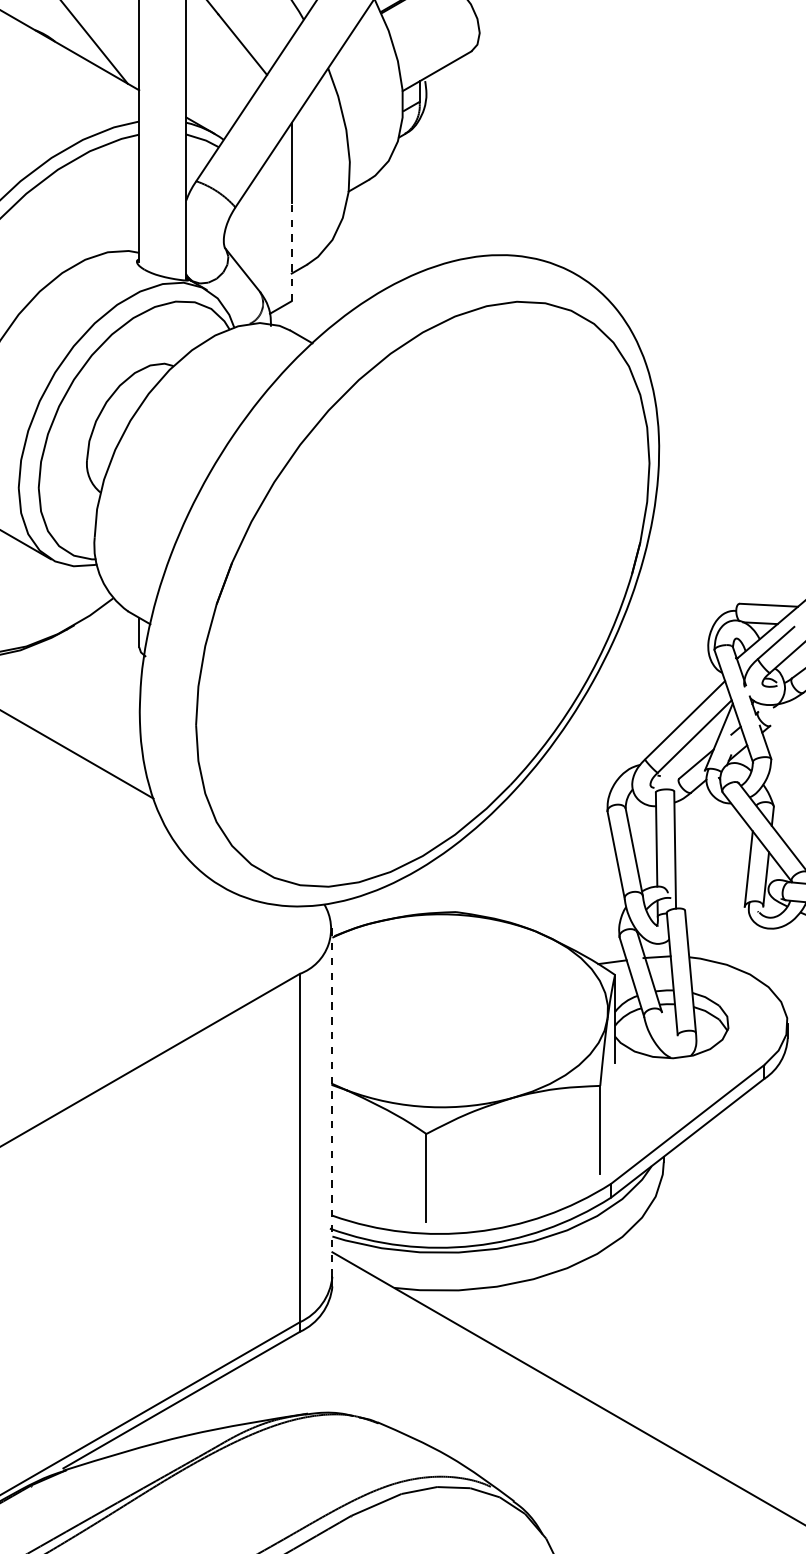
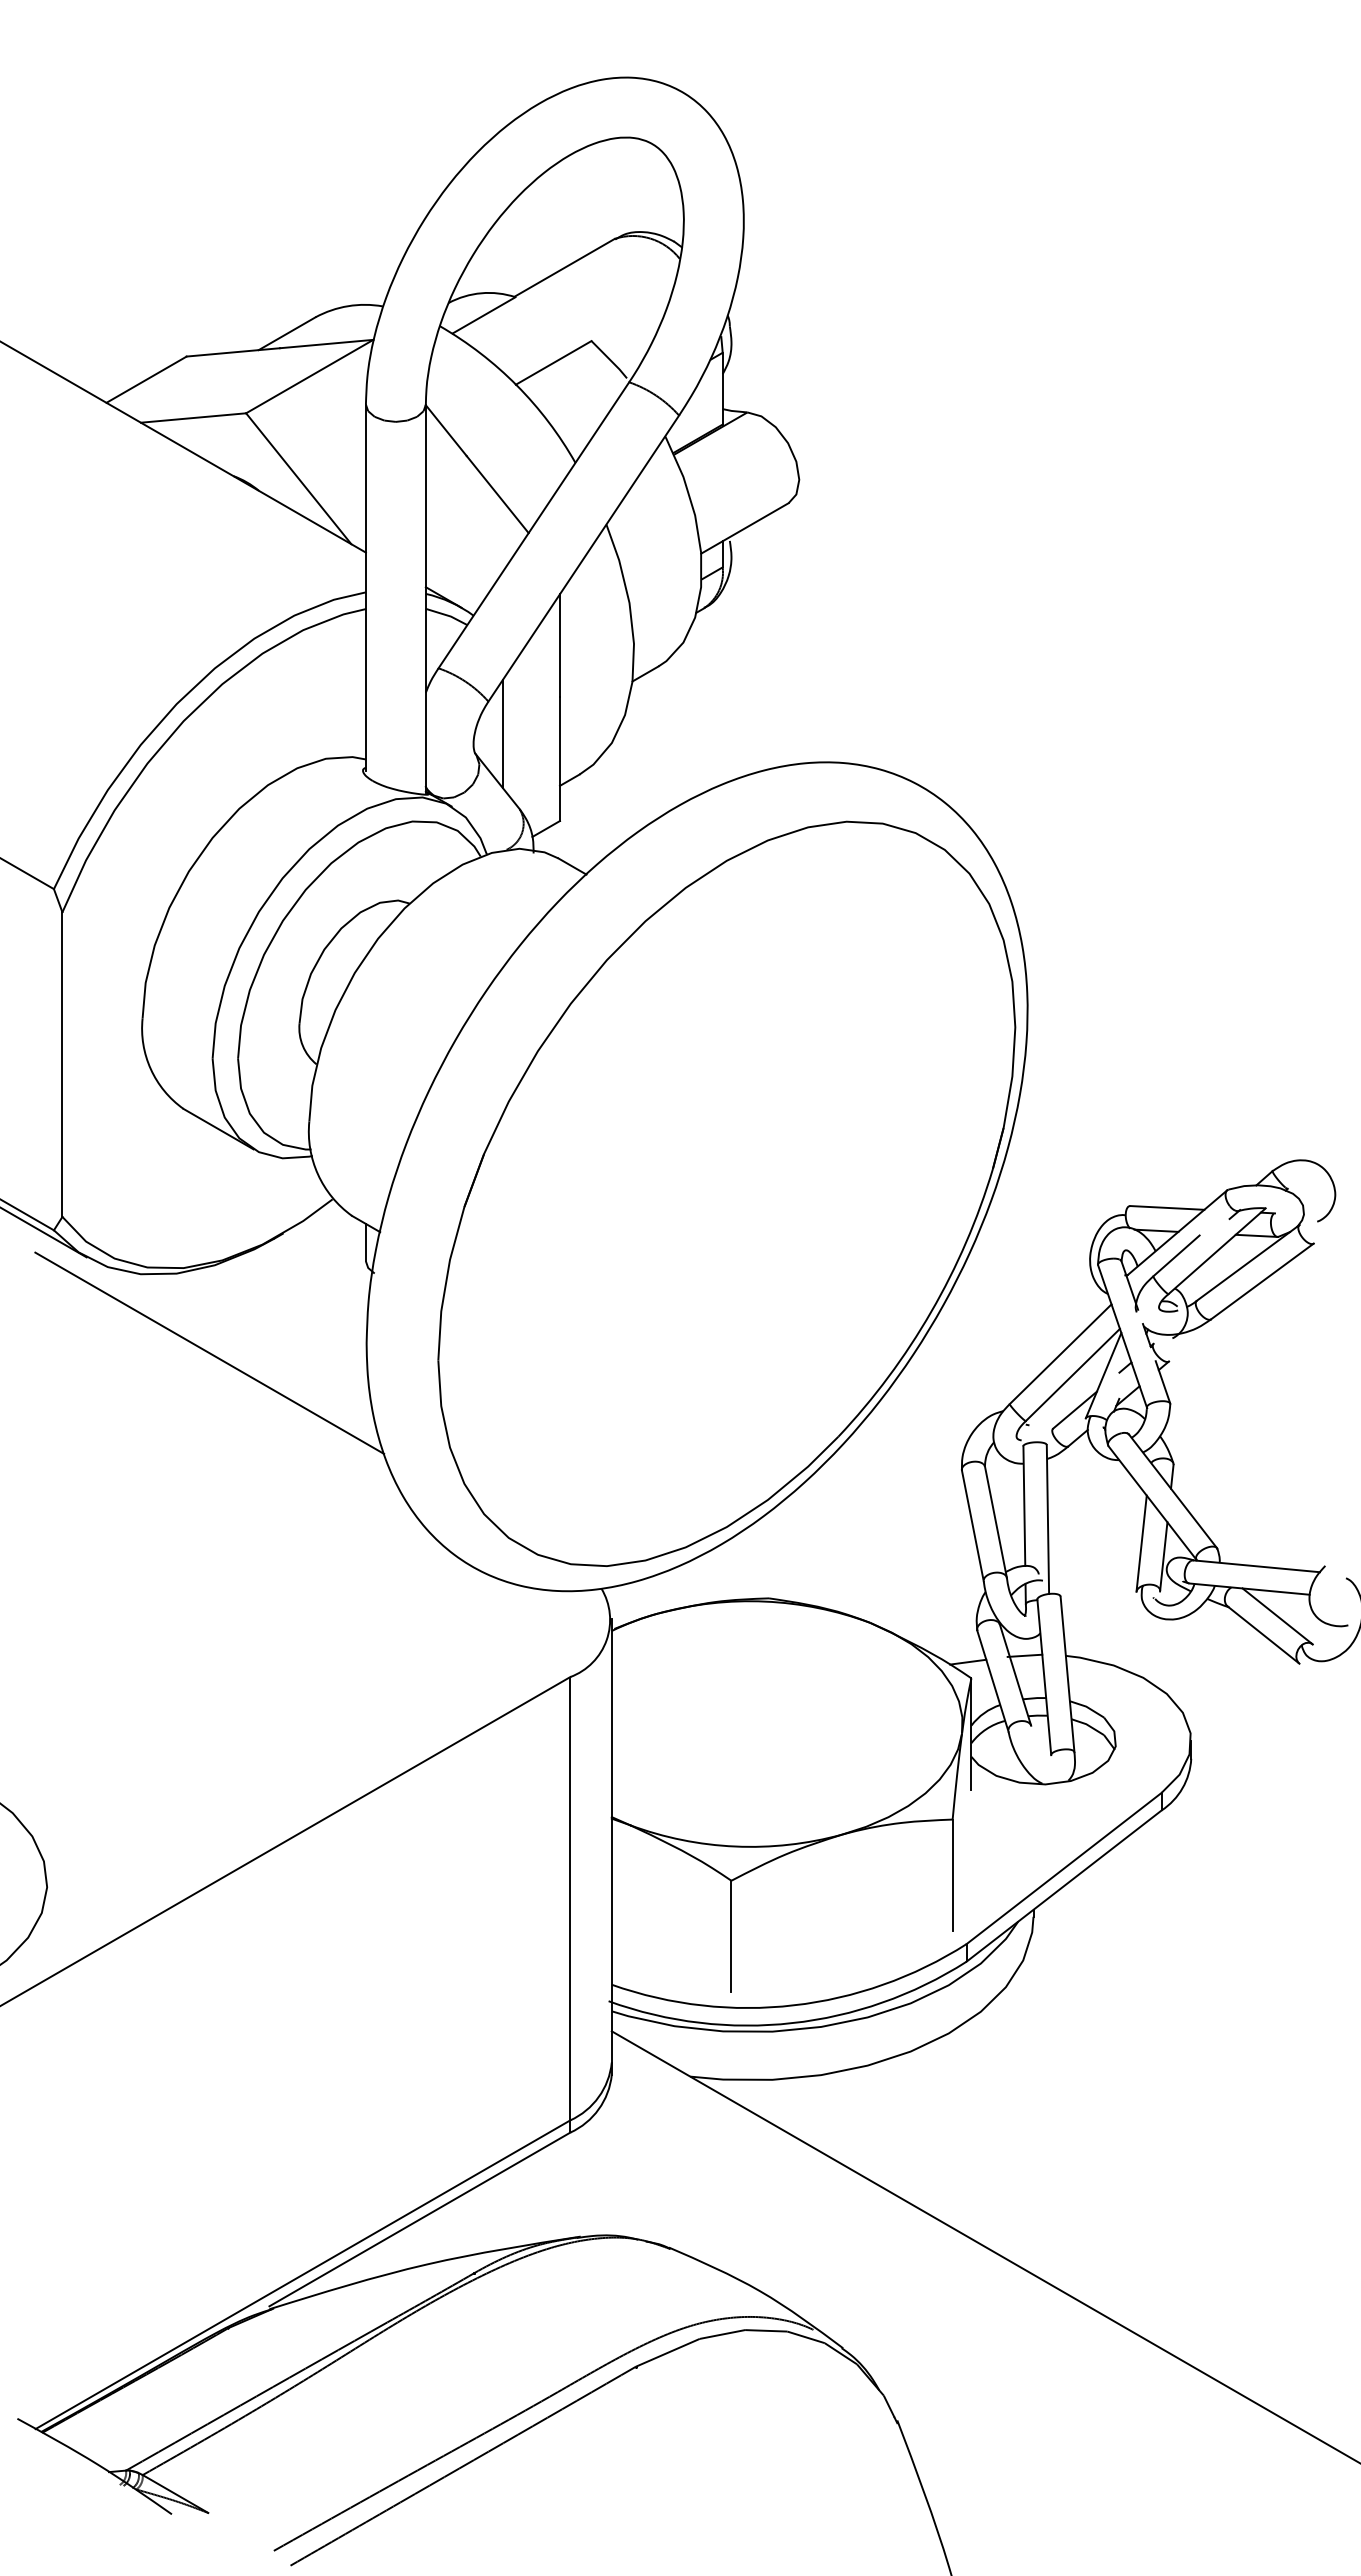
line: (247, 232) -> (503, 733), added
line: (292, 252) -> (560, 758), dashed -> solid
line: (332, 1102) -> (611, 1840), dashed -> solid

